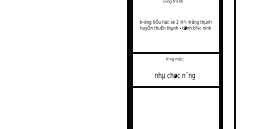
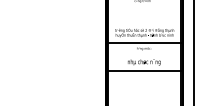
text: (175, 24) -> (144, 32), moved

